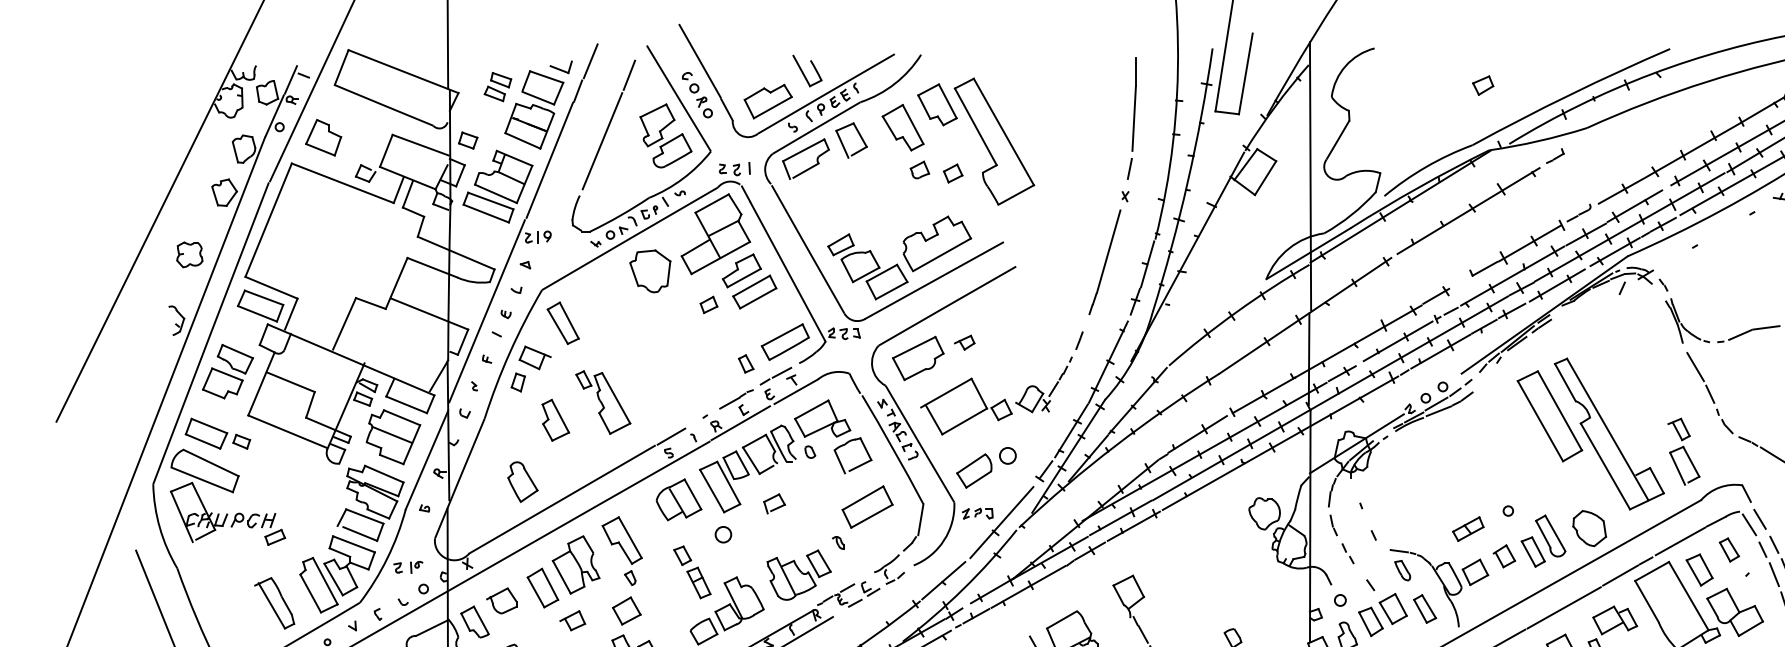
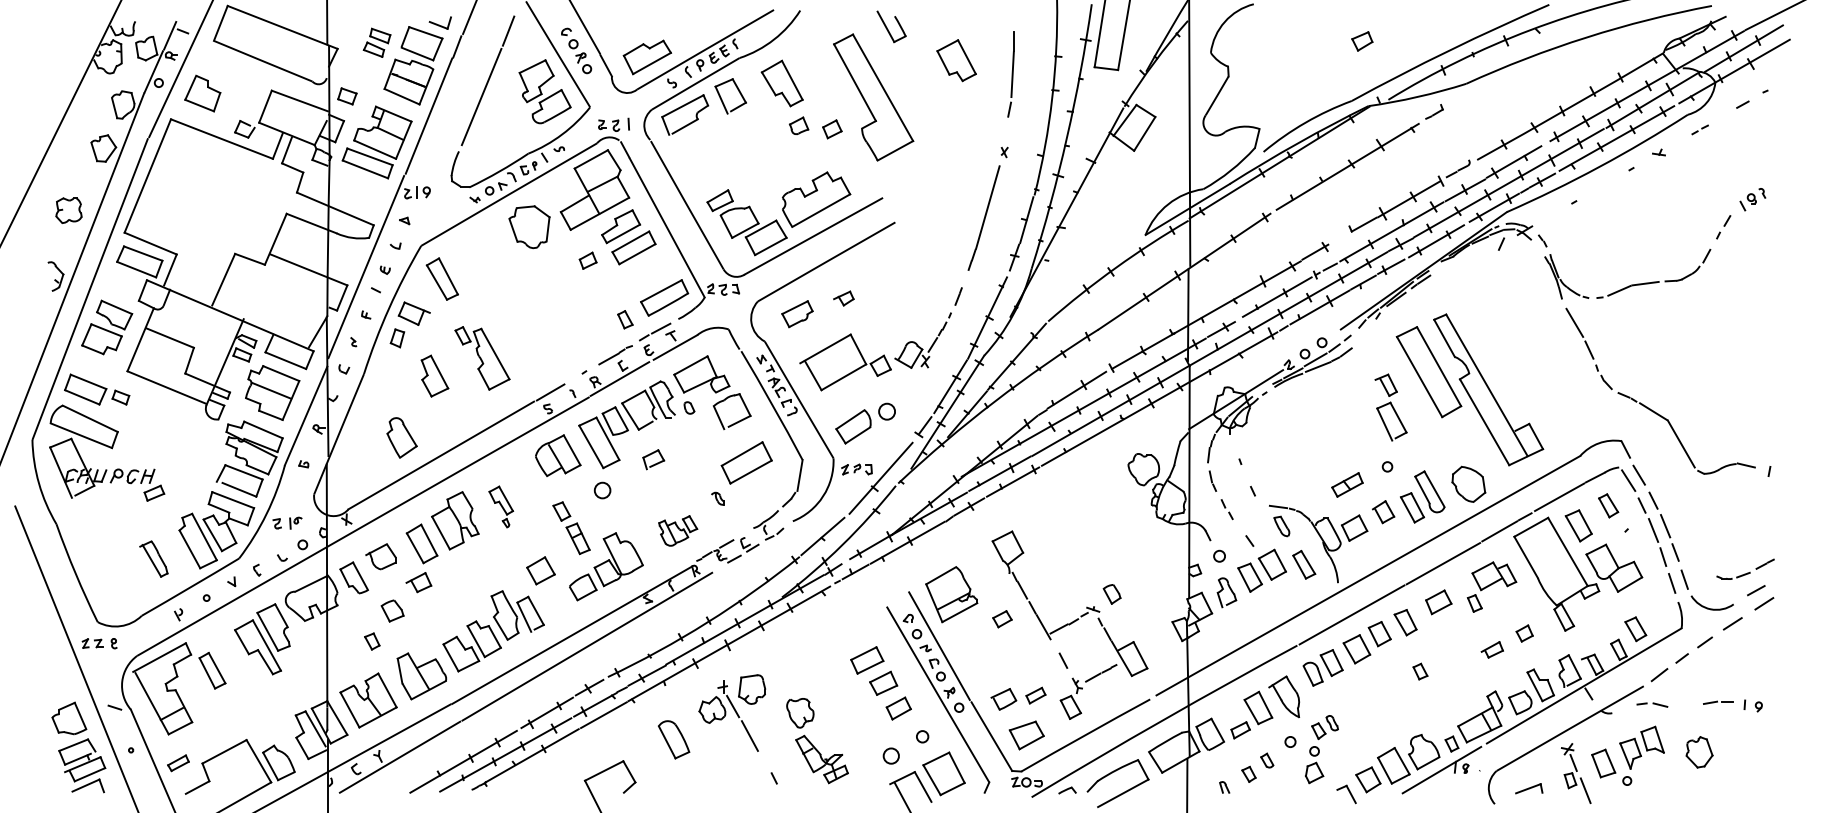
part: (807, 70) -> (891, 26), moved
part: (937, 104) -> (956, 60), moved
part: (1131, 118) -> (1010, 74), size x0.7
part: (918, 357) -> (797, 313), size x0.6
part: (1683, 451) -> (1390, 407), moved
part: (621, 550) -> (500, 506), size x0.6
part: (798, 574) -> (677, 530), size x0.6
part: (274, 602) -> (153, 558), size x0.7
part: (626, 610) -> (540, 570), moved
part: (572, 620) -> (418, 582), moved

